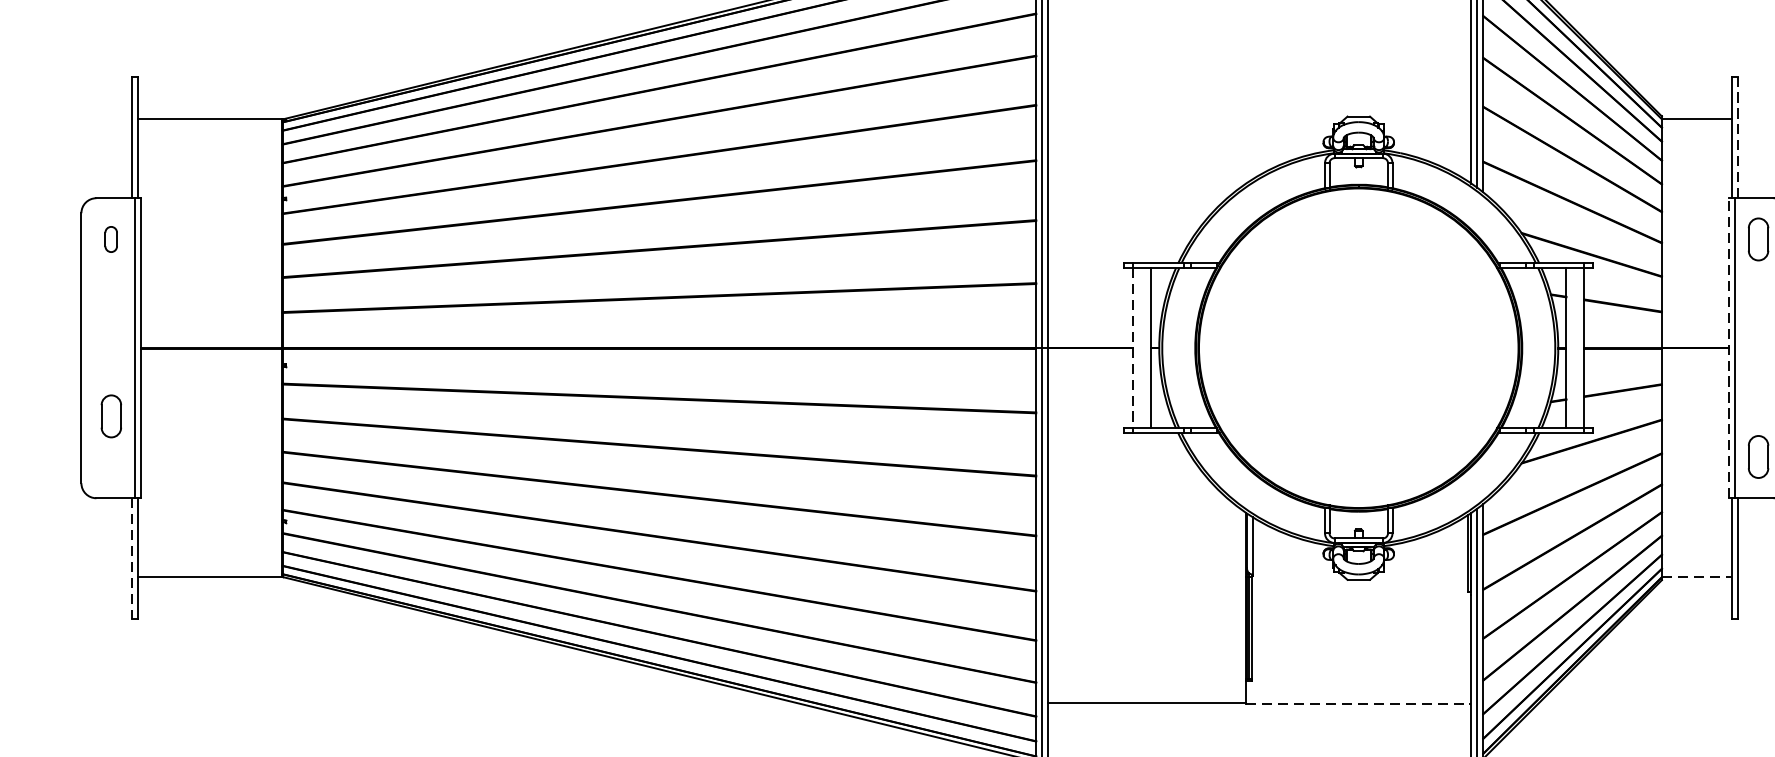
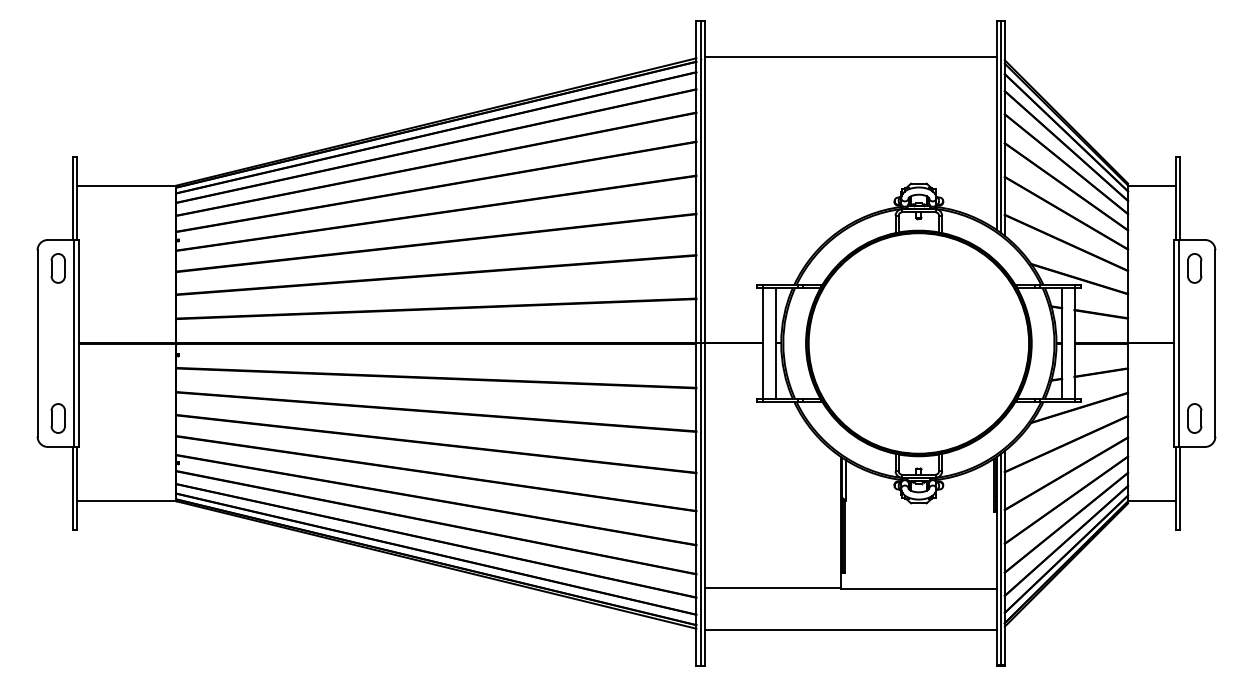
line: (1737, 138) -> (1180, 198), dashed -> solid
part: (110, 239) -> (57, 268), size x1.67
line: (1729, 346) -> (1174, 342), dashed -> solid
line: (1133, 348) -> (763, 343), dashed -> solid
part: (110, 416) -> (57, 418), moved
line: (132, 558) -> (72, 488), dashed -> solid
line: (1697, 577) -> (1152, 501), dashed -> solid
line: (1358, 704) -> (918, 589), dashed -> solid

